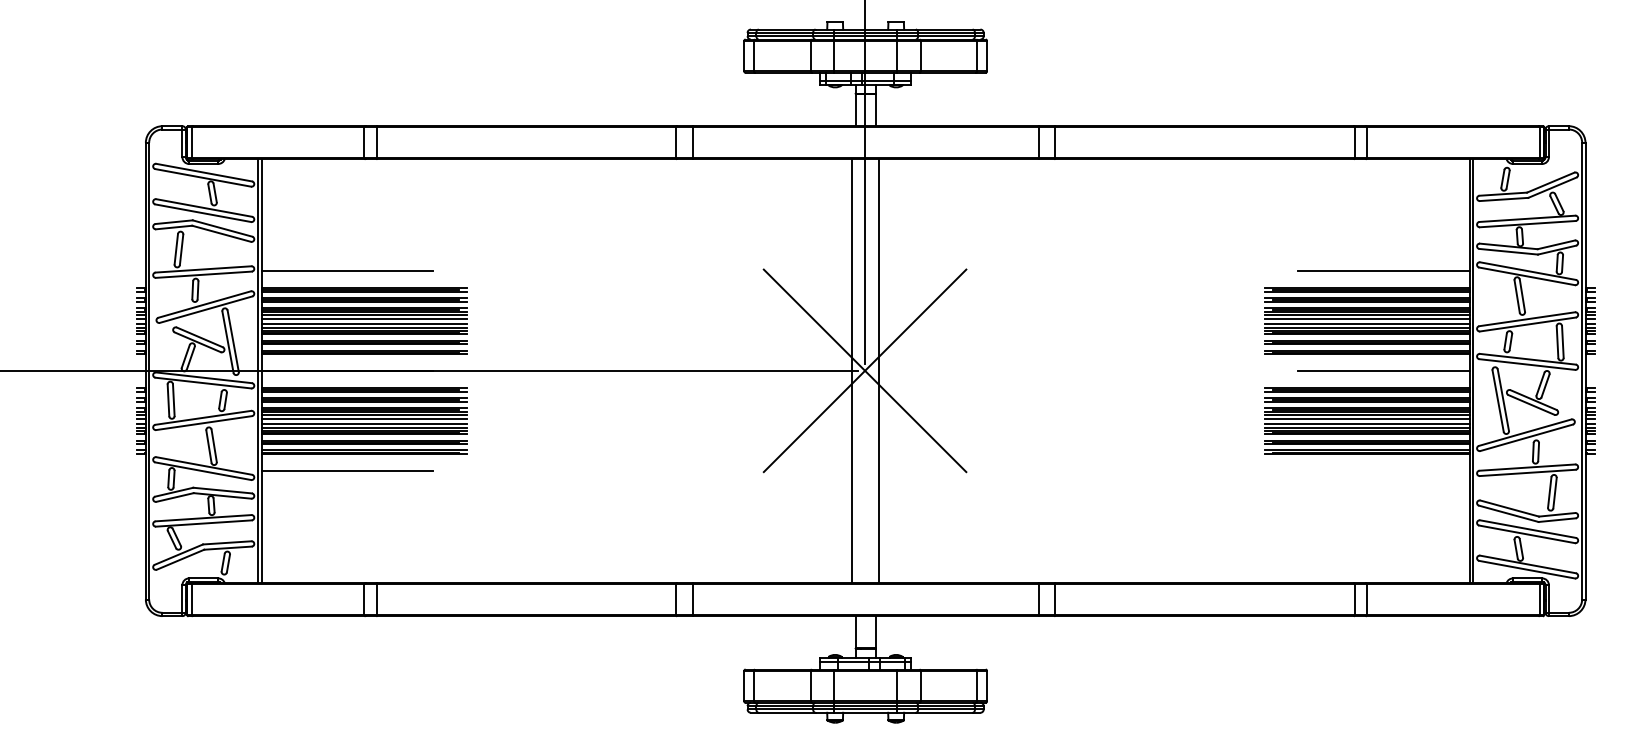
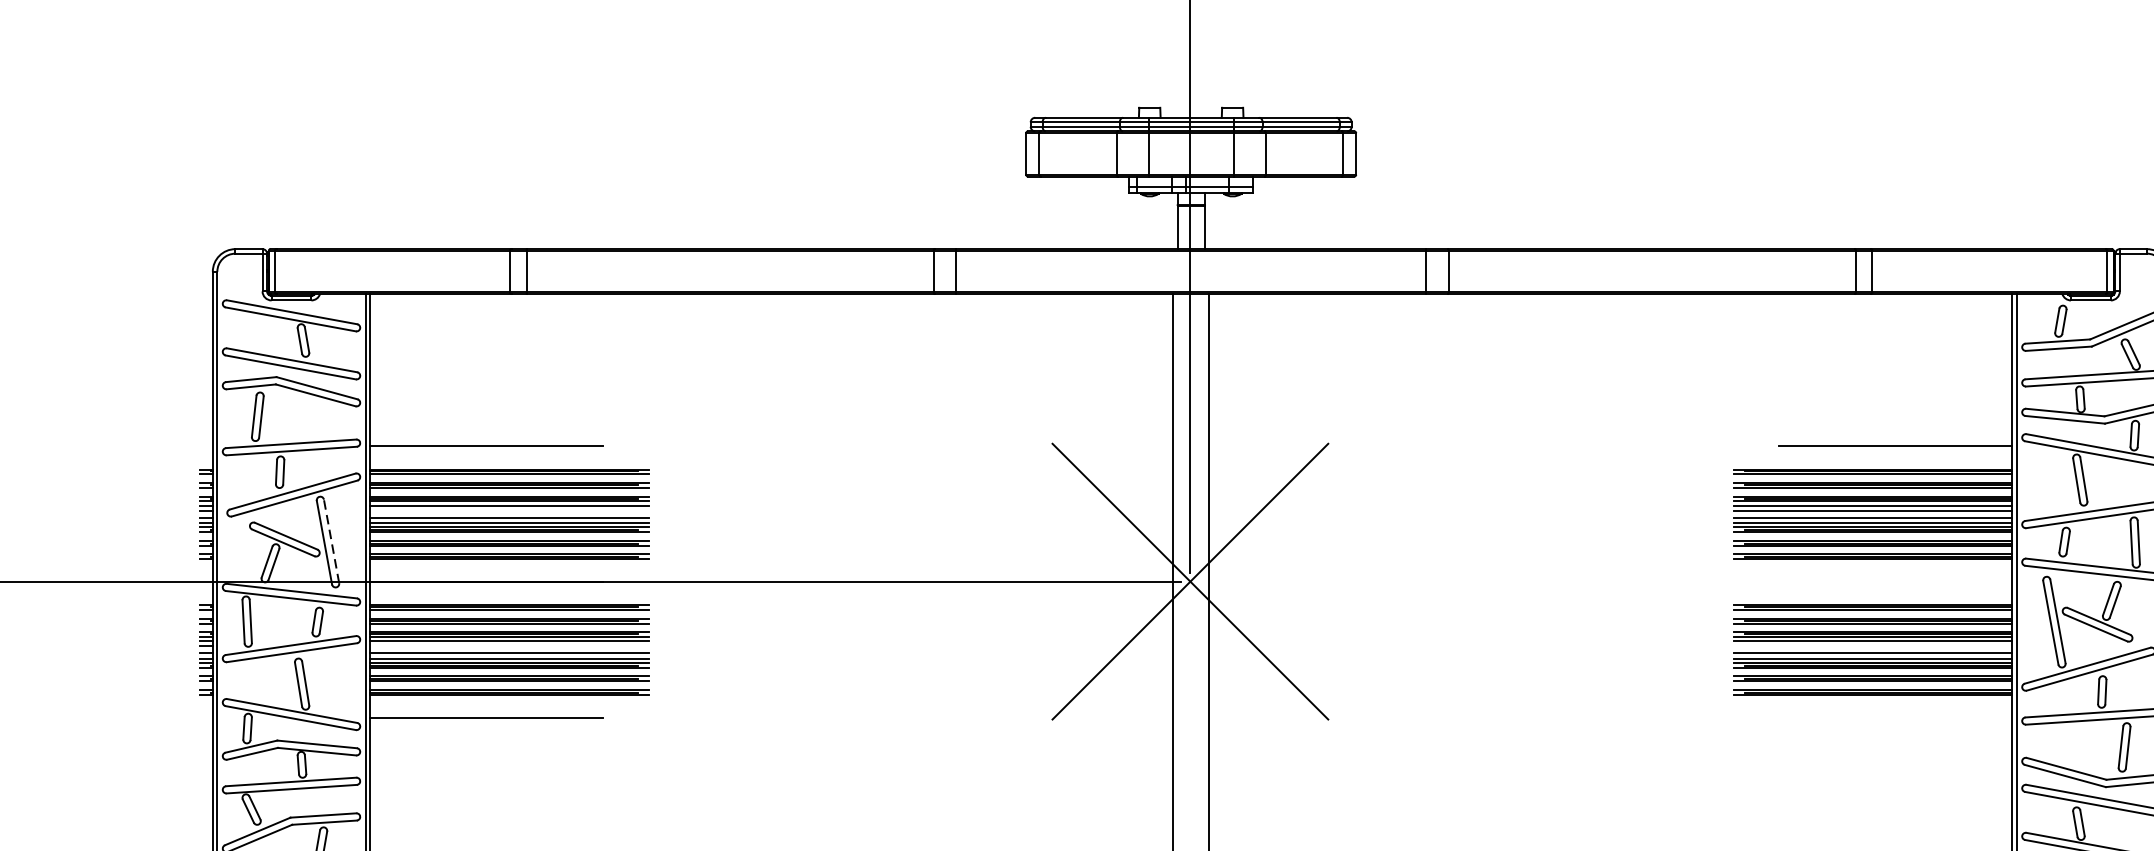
line: (363, 318) -> (508, 510), removed
line: (233, 340) -> (331, 540), solid -> dashed
line: (1383, 371) -> (1895, 582), removed
line: (363, 418) -> (508, 646), removed
line: (1366, 418) -> (1871, 646), removed

